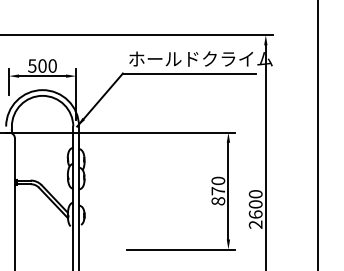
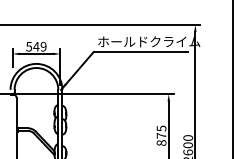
text: (46, 65) -> (39, 46), 500 -> 549
text: (218, 180) -> (161, 128), 870 -> 875

